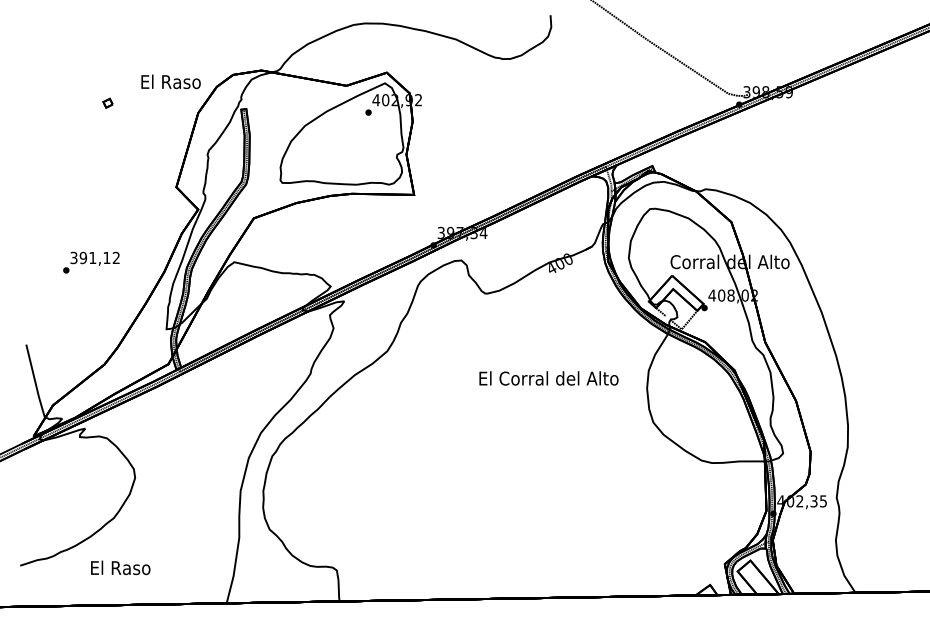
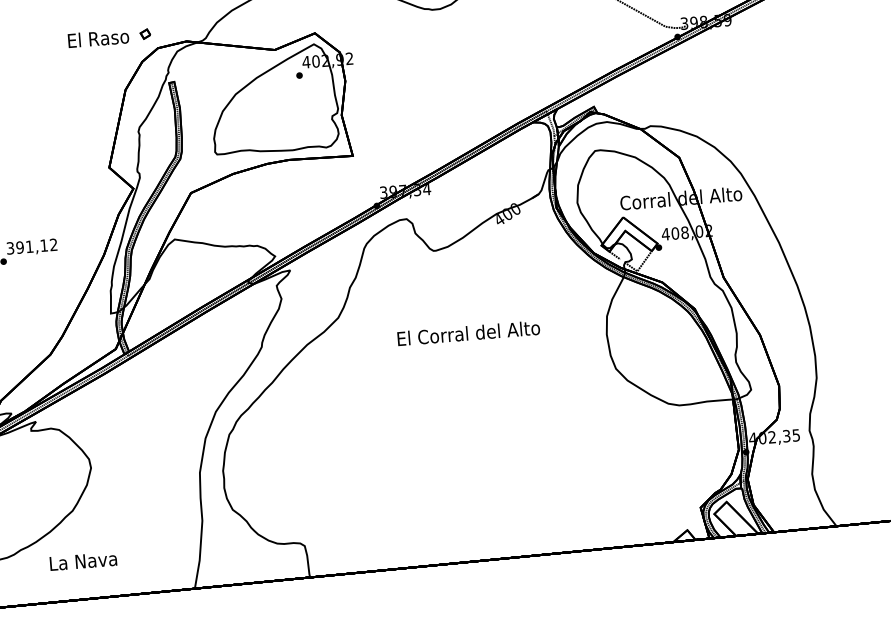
text: (170, 81) -> (97, 38), moved
part: (107, 102) -> (144, 33), moved
text: (548, 378) -> (468, 333), moved
text: (120, 567) -> (83, 560), El Raso -> La Nava

